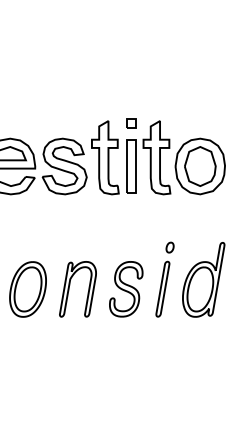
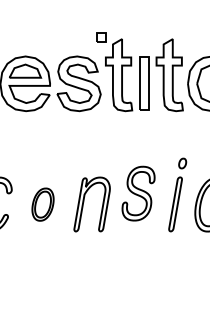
part: (131, 123) -> (101, 37), moved
part: (27, 289) -> (42, 204), size x0.6
part: (126, 289) -> (138, 193), moved

